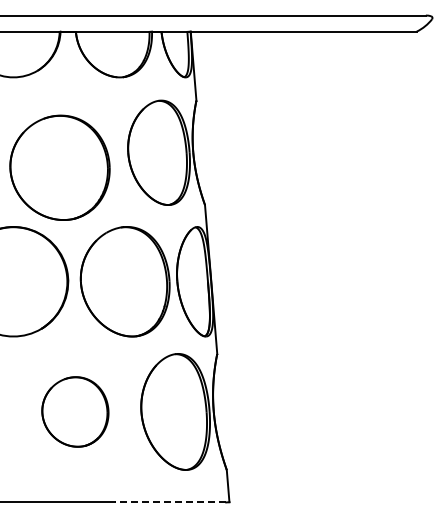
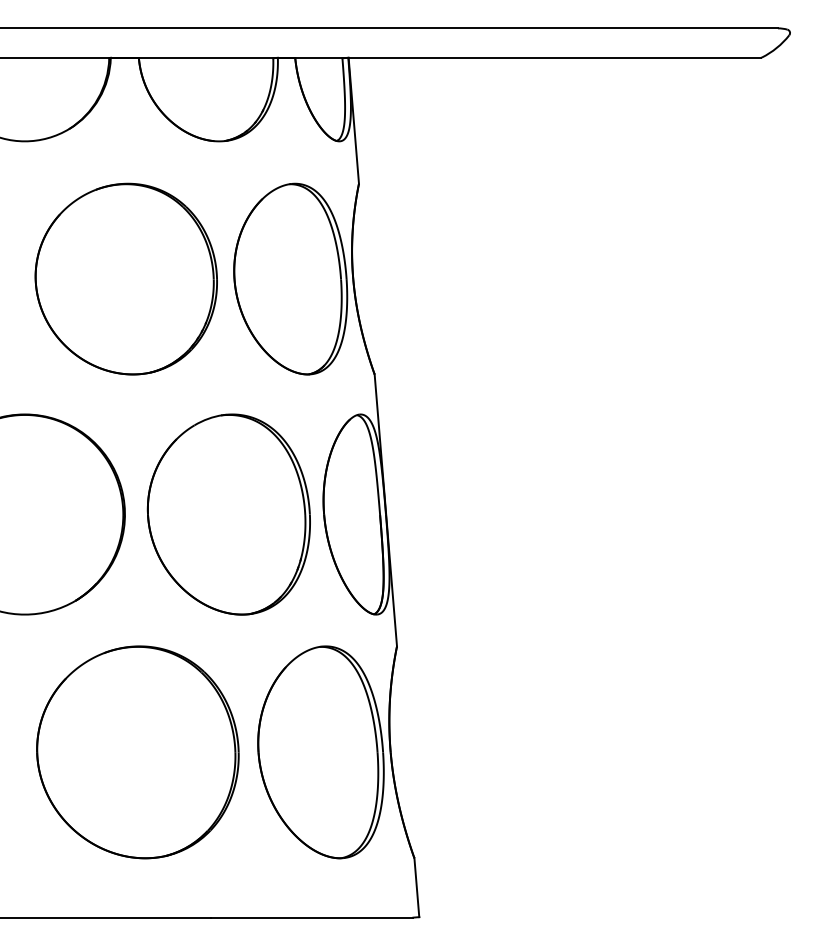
part: (59, 167) -> (125, 278), moved
part: (75, 411) -> (138, 751), size x1.67
line: (170, 502) -> (311, 917), dashed -> solid

